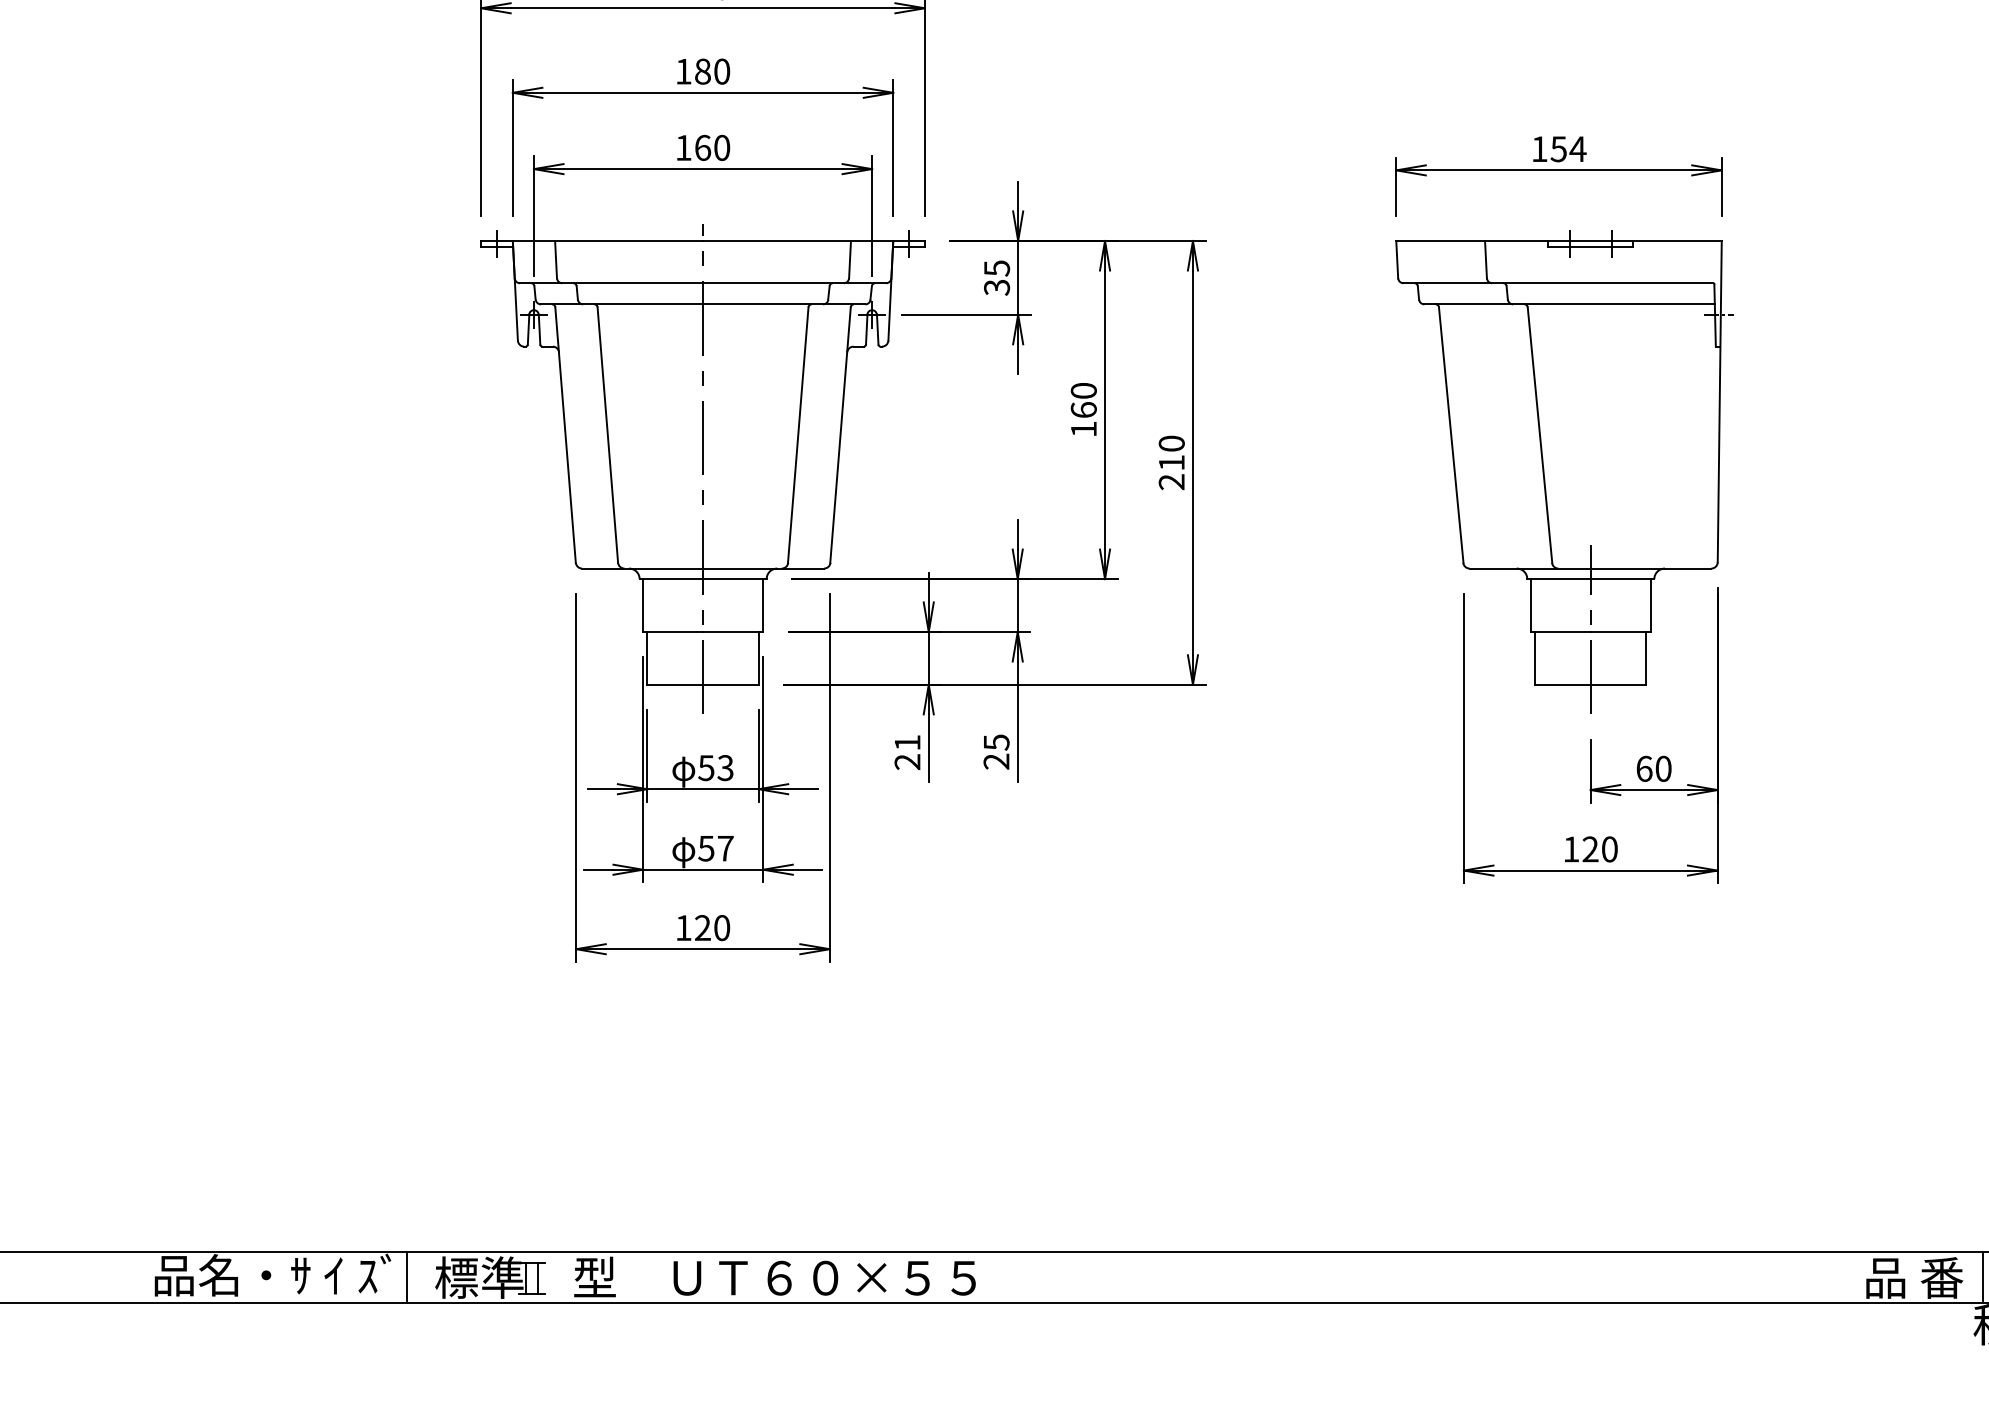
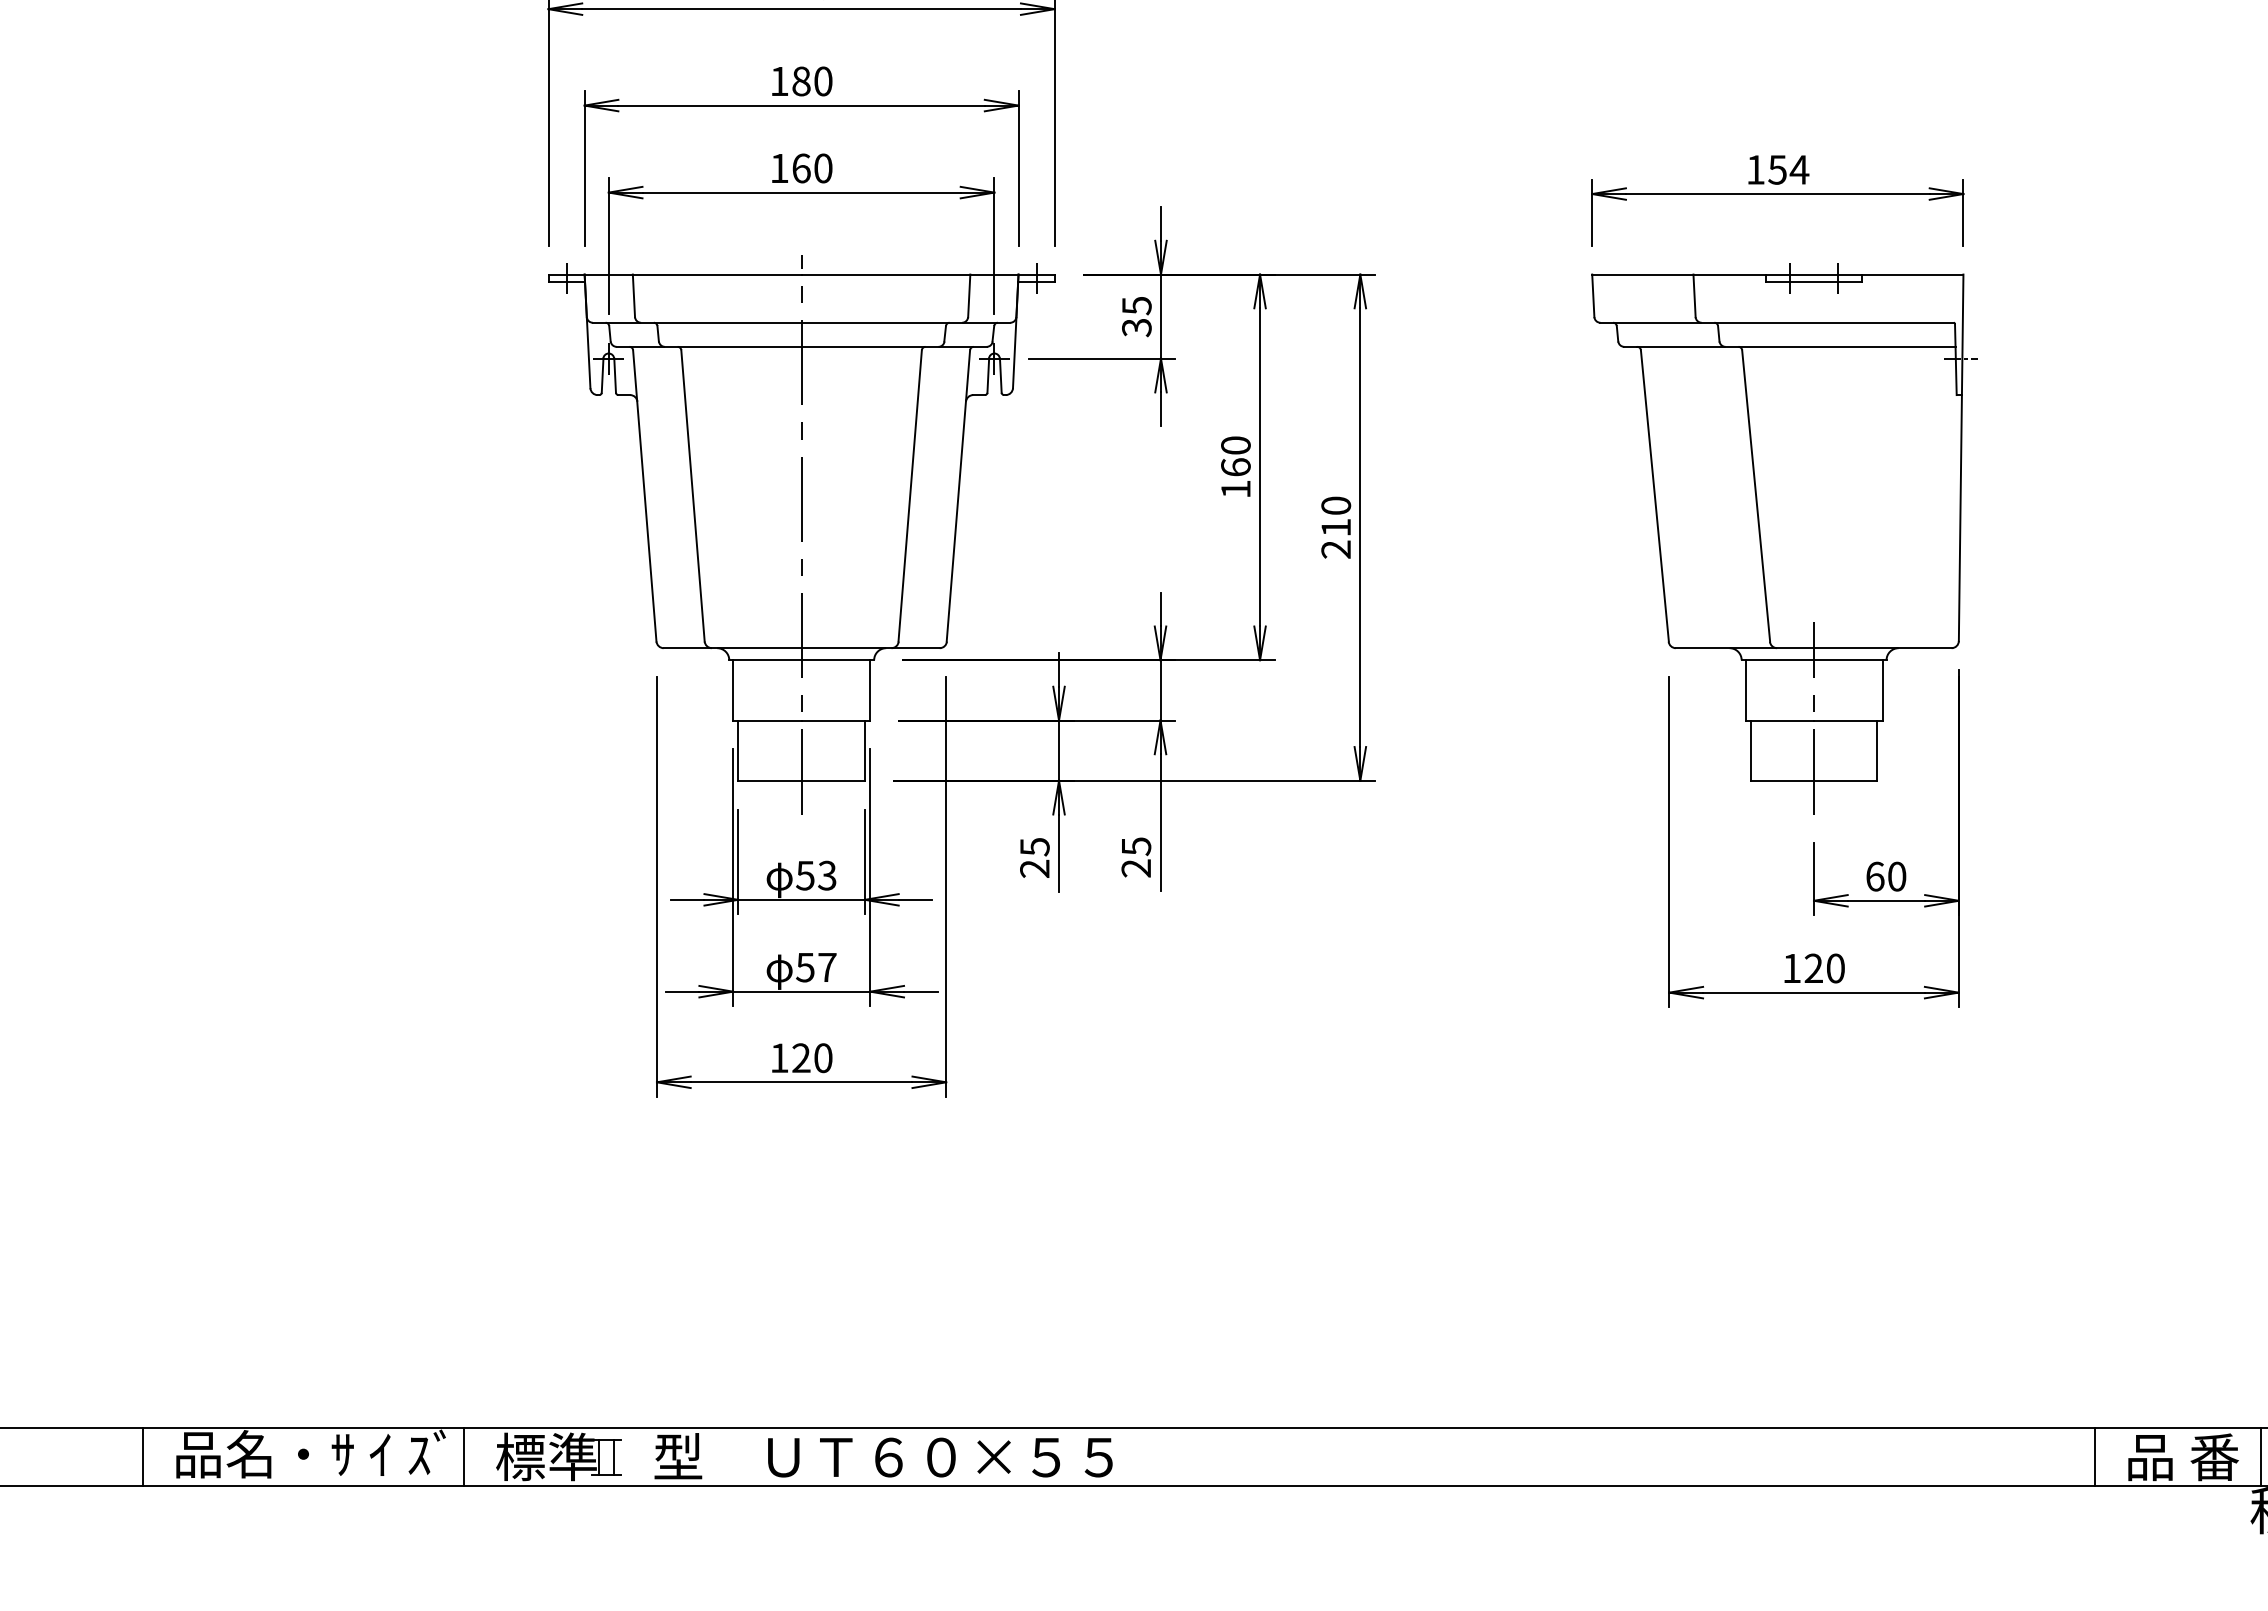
text: (907, 743) -> (1034, 847), 21 -> 25
line: (126, 1277) -> (143, 1456), added
line: (1837, 1277) -> (2095, 1456), added

